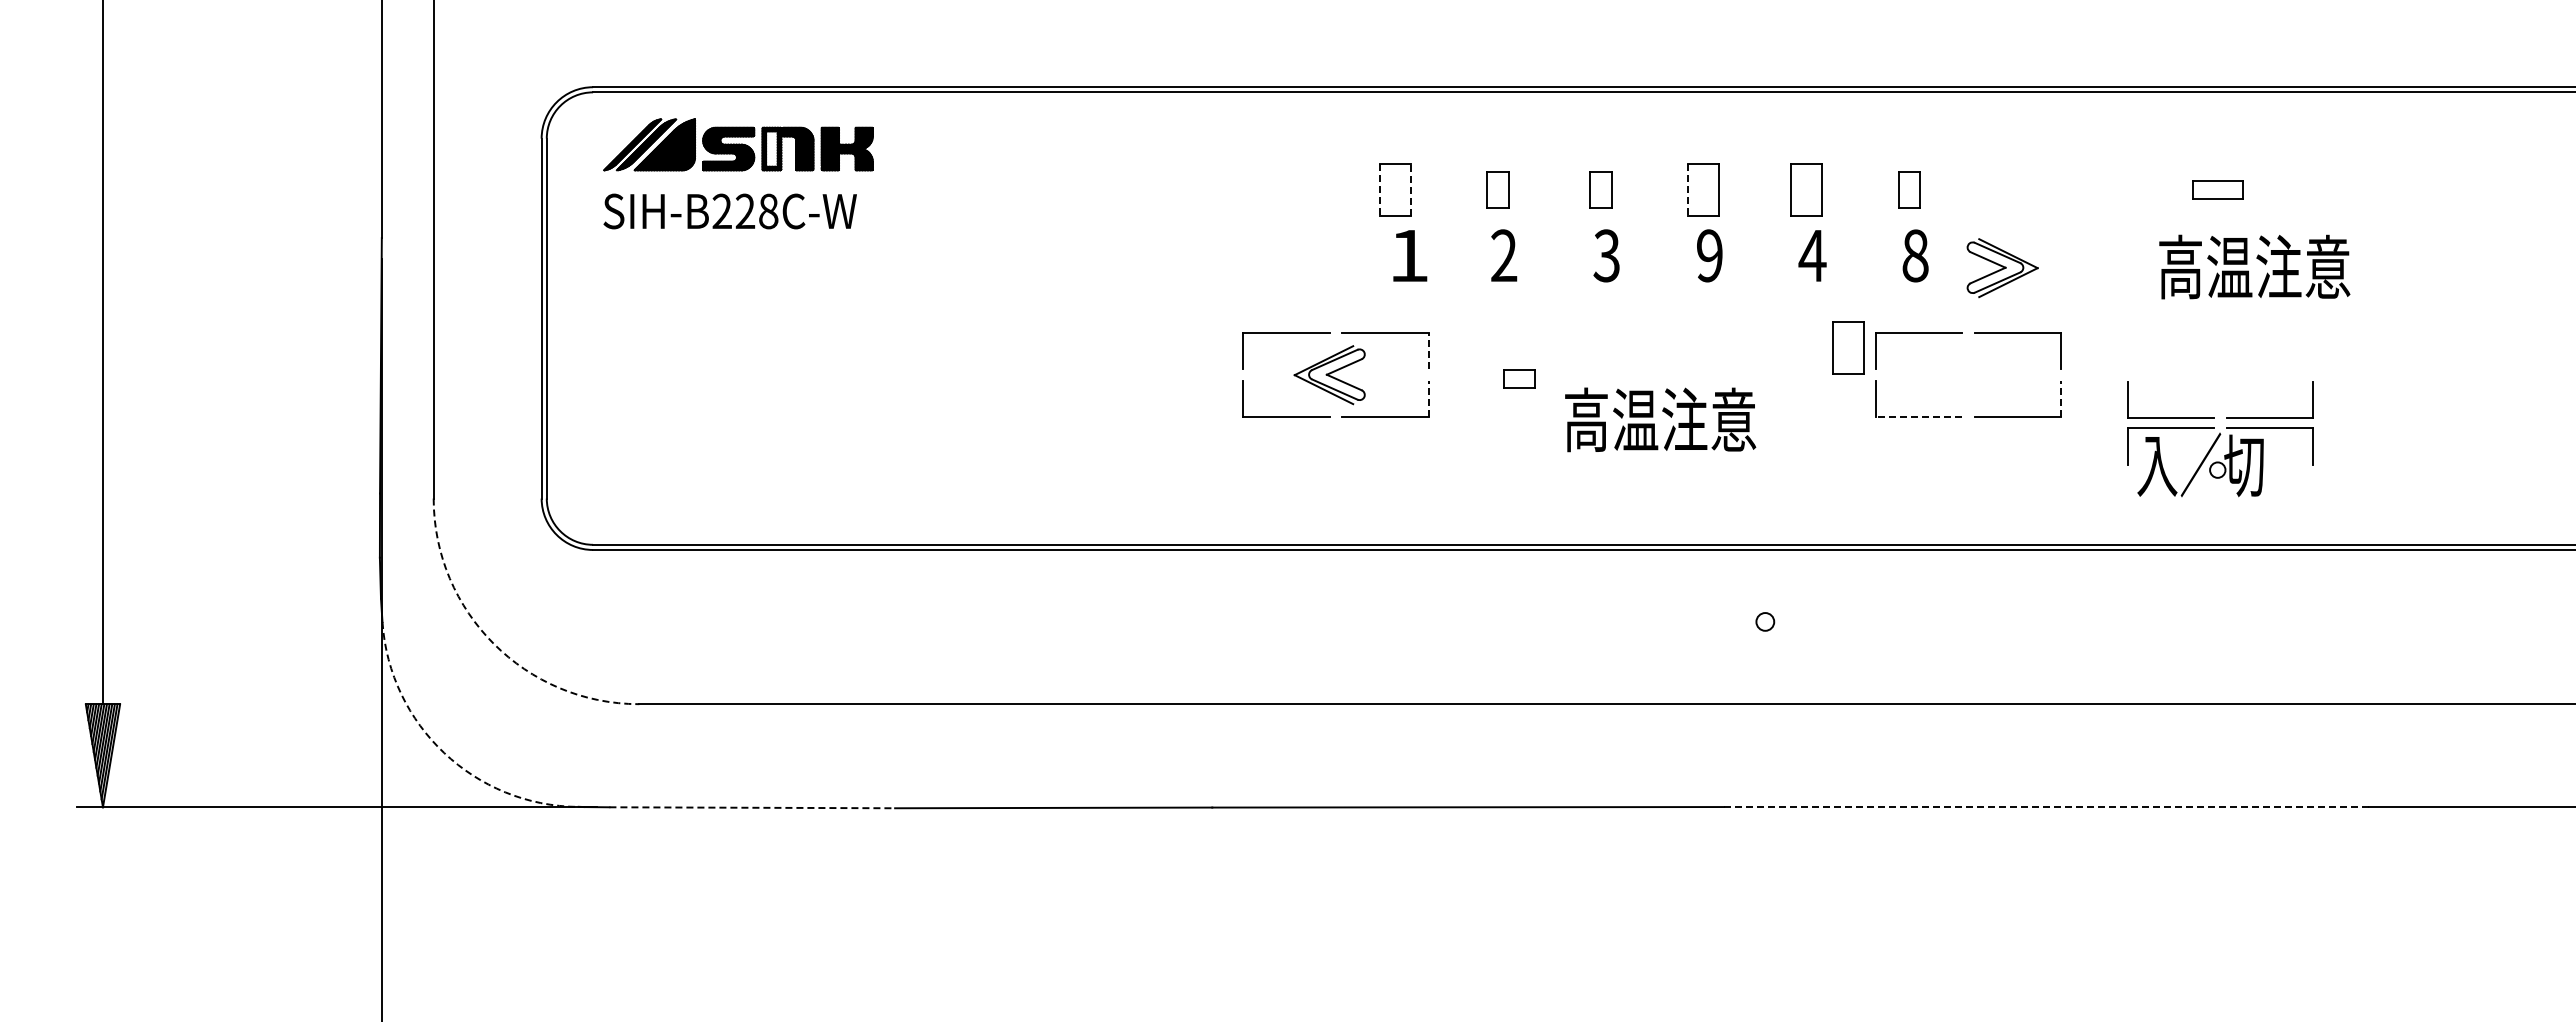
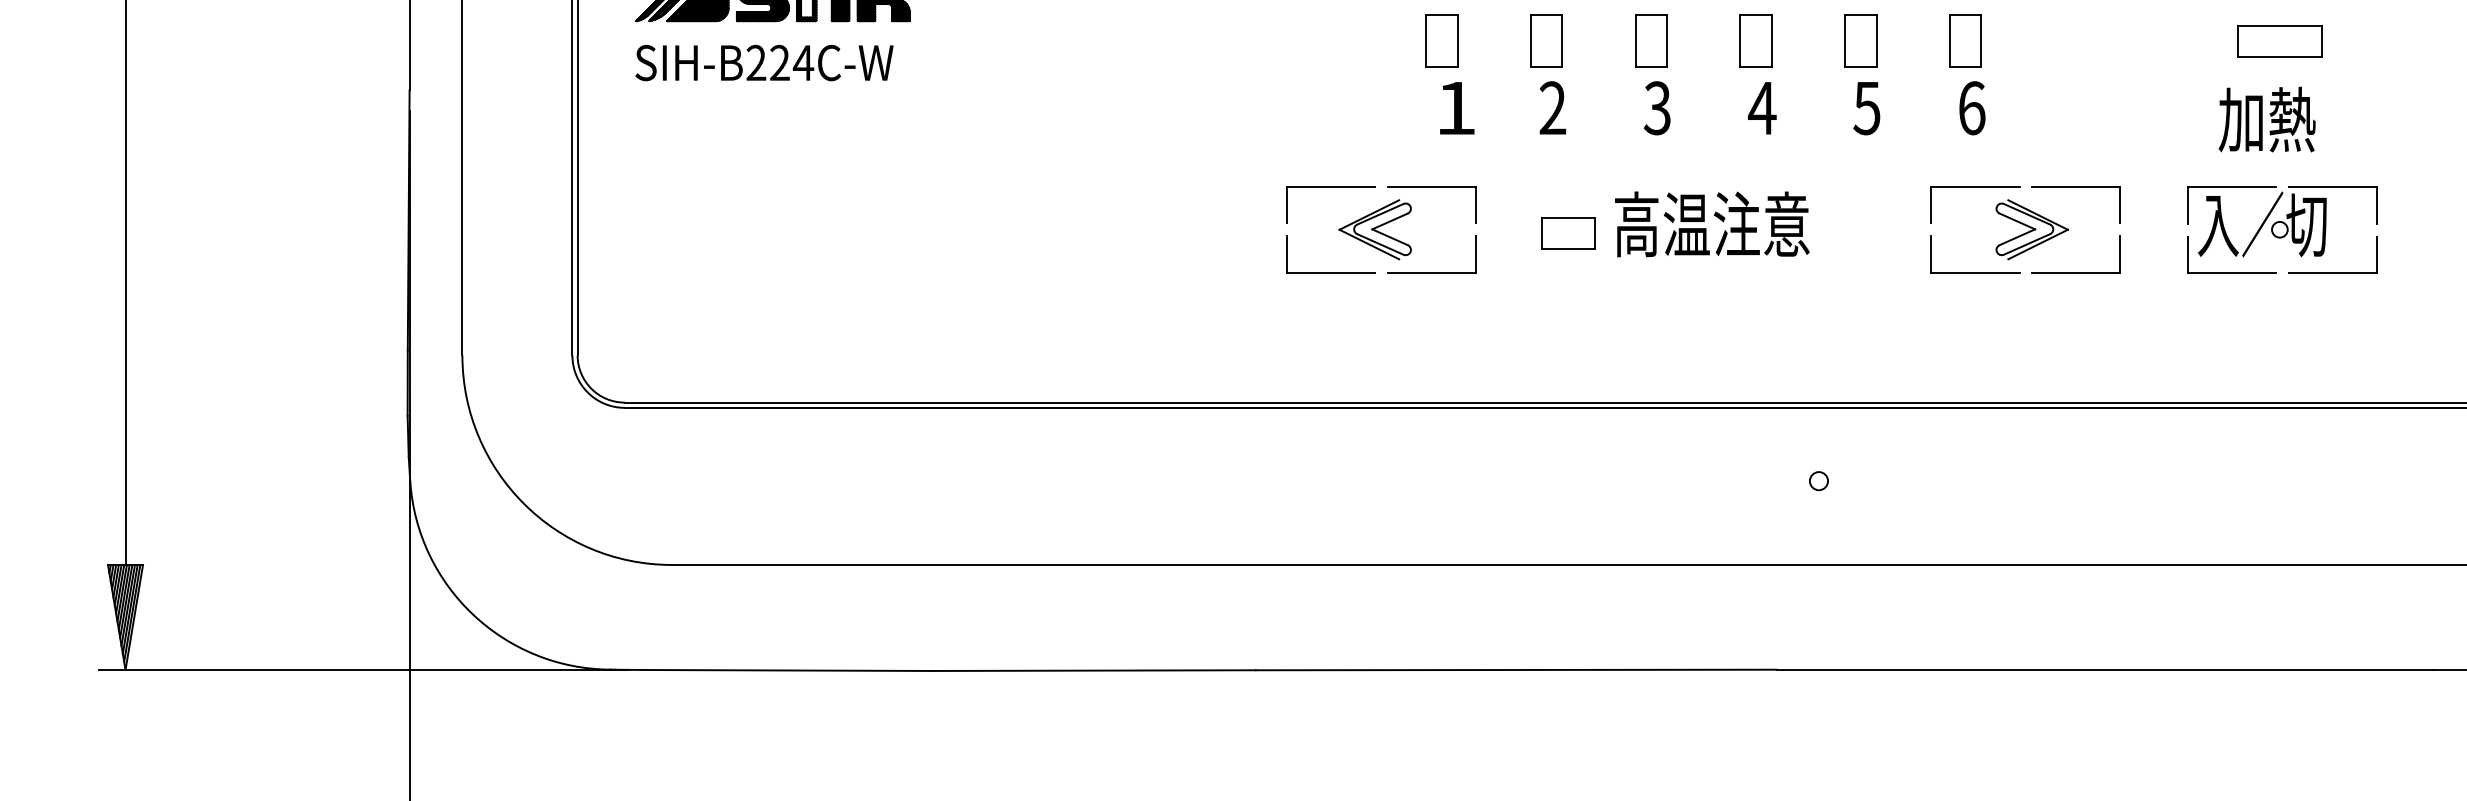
part: (1497, 189) -> (1546, 40), size x1.43
part: (1600, 189) -> (1651, 40), size x1.43
part: (1909, 189) -> (1965, 40), size x1.43
part: (2217, 189) -> (2279, 40), size x1.67
line: (1379, 190) -> (1425, 41), dashed -> solid
line: (1410, 190) -> (1457, 41), dashed -> solid
line: (1688, 190) -> (1740, 41), dashed -> solid
text: (768, 211) -> (803, 63), SIH-B228C-W -> SIH-B224C-W
text: (1709, 255) -> (1762, 107), 9 -> 4
text: (1915, 255) -> (1971, 107), 8 -> 6
text: (1812, 256) -> (1867, 108), 4 -> 5
text: (2253, 266) -> (2316, 119), 高温注意 -> 加熱
part: (2002, 267) -> (2032, 229), moved
part: (1848, 347) -> (1903, 201), removed
line: (1428, 350) -> (1475, 204), dashed -> solid
part: (1519, 378) -> (1568, 233), size x1.67
line: (1428, 398) -> (1475, 253), dashed -> solid
line: (2061, 398) -> (2120, 253), dashed -> solid
line: (1918, 417) -> (1975, 272), dashed -> solid
text: (1660, 419) -> (1712, 224), moved
part: (2220, 462) -> (2282, 221), moved
arc: (493, 643) -> (523, 503), dashed -> solid
arc: (444, 753) -> (473, 615), dashed -> solid
line: (752, 807) -> (787, 670), dashed -> solid
line: (2046, 807) -> (2105, 670), dashed -> solid

